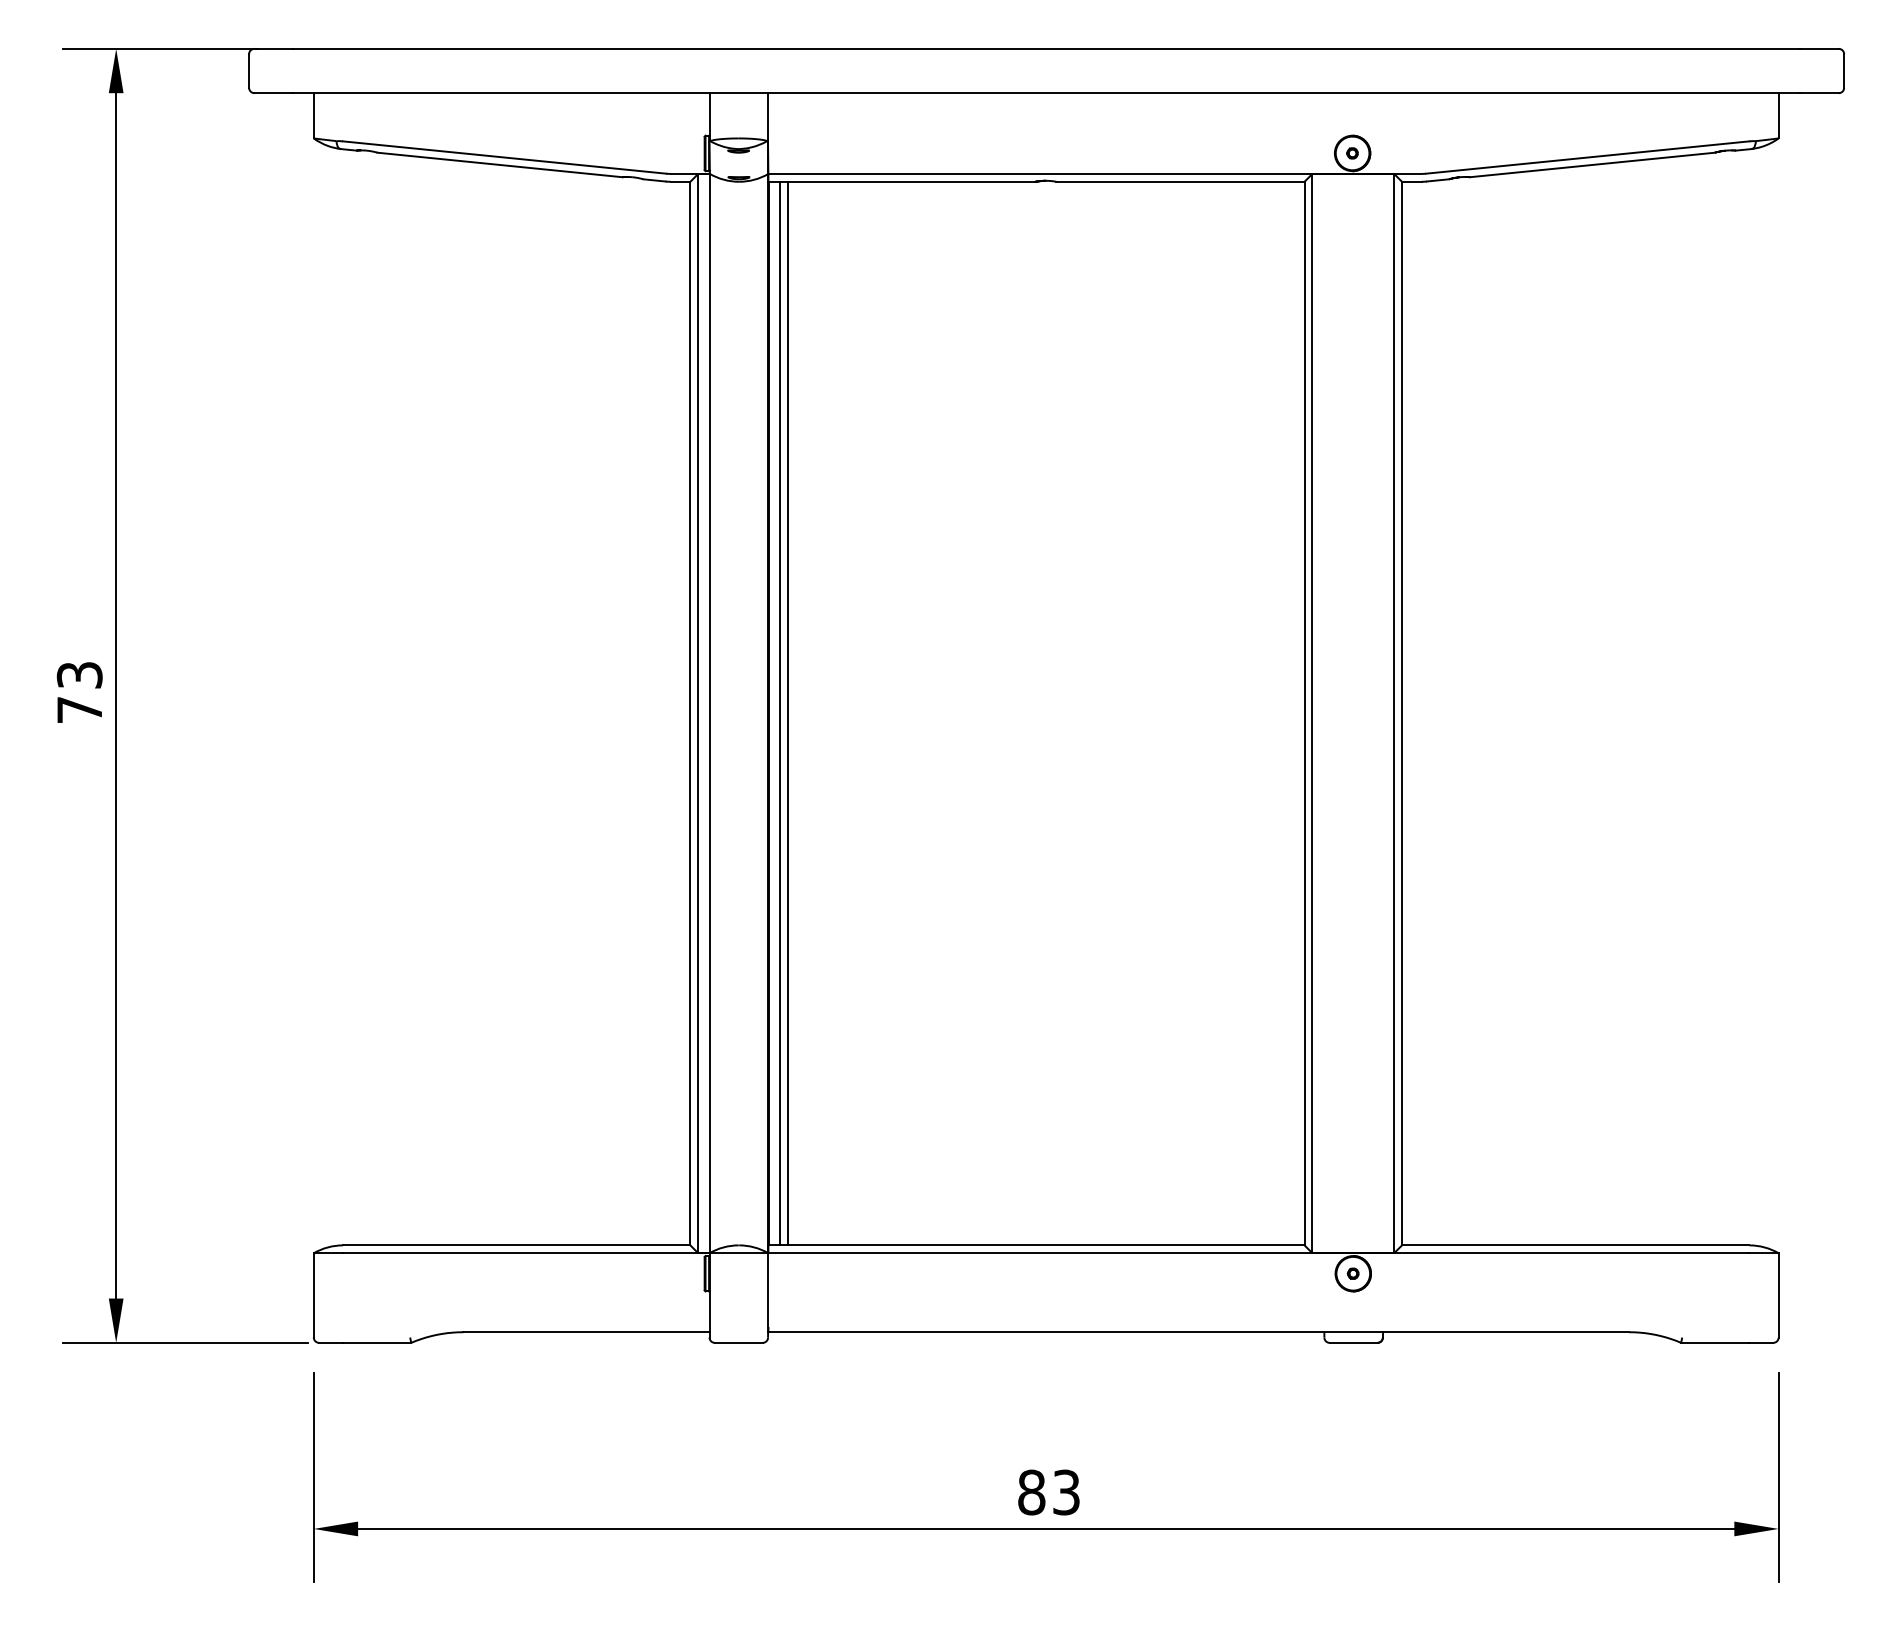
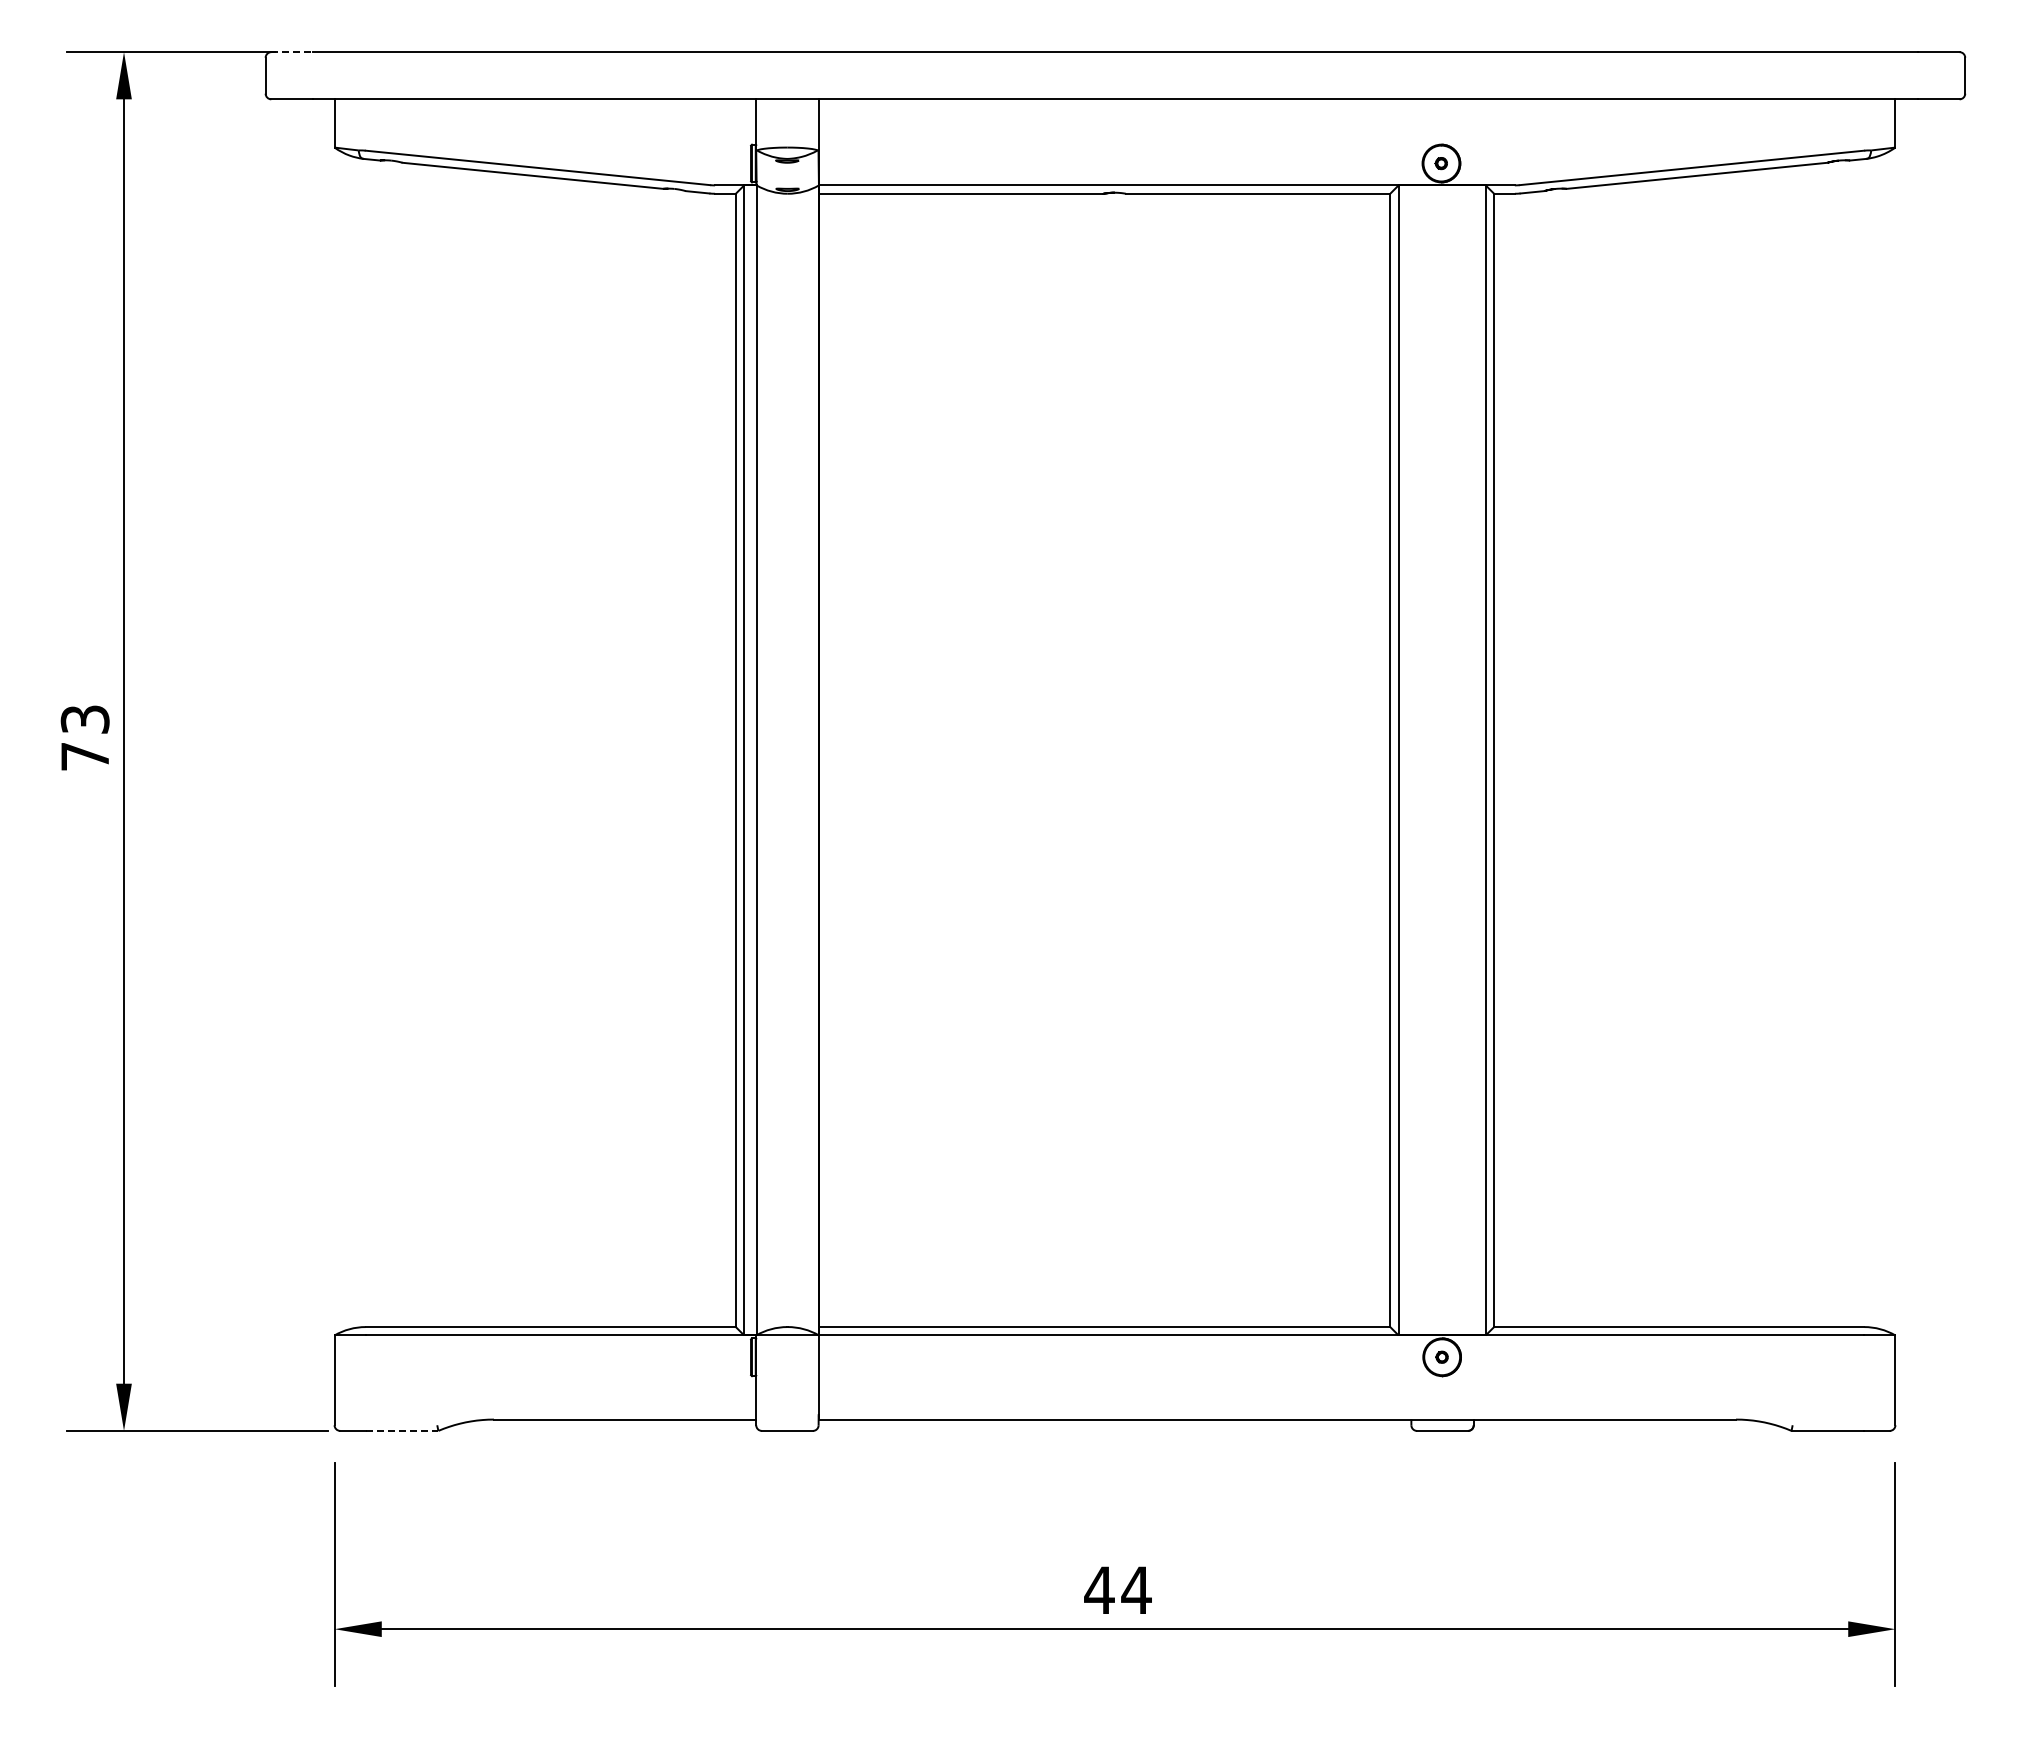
line: (274, 49) -> (292, 52), solid -> dashed
line: (780, 713) -> (831, 760), removed
line: (787, 713) -> (839, 760), removed
line: (377, 1342) -> (402, 1430), solid -> dashed
text: (1048, 1492) -> (1117, 1590), 83 -> 44

